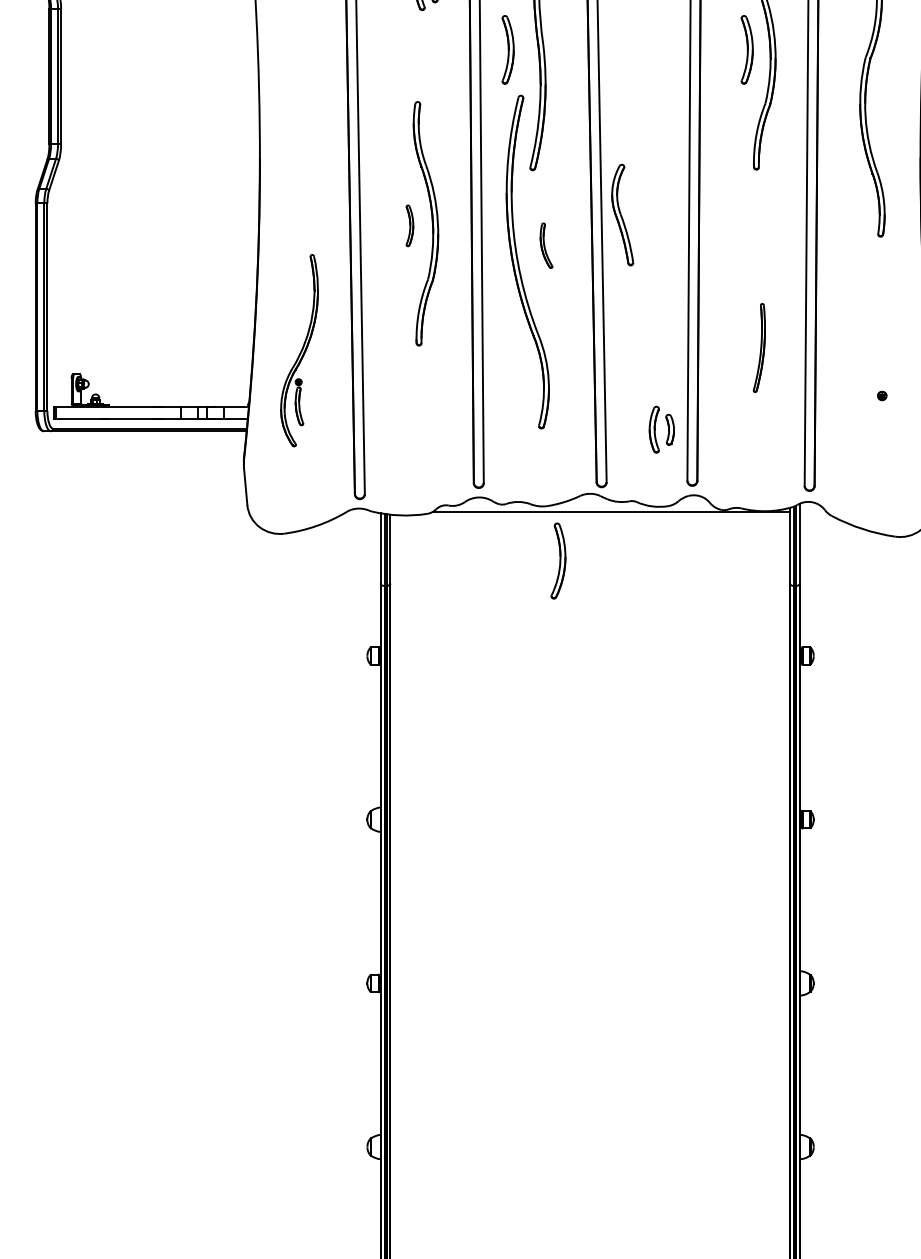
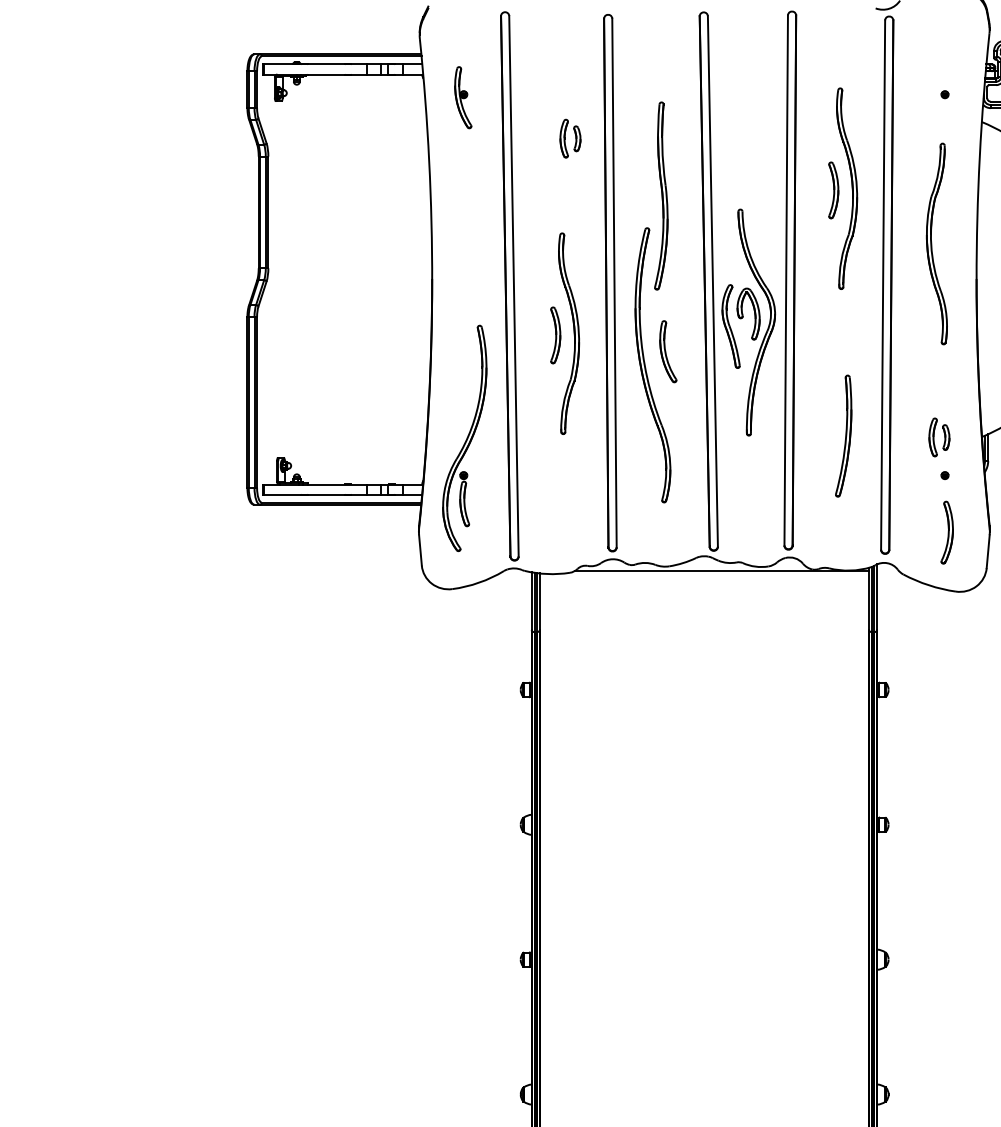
part: (507, 49) -> (636, 190), removed
part: (653, 210) -> (756, 322), added
part: (409, 225) -> (555, 335), size x1.67
part: (546, 245) -> (668, 351), size x1.67
part: (759, 347) -> (843, 435), size x1.67
part: (299, 349) -> (464, 437), size x1.43
part: (661, 429) -> (939, 437), moved
part: (557, 560) -> (946, 532), moved

